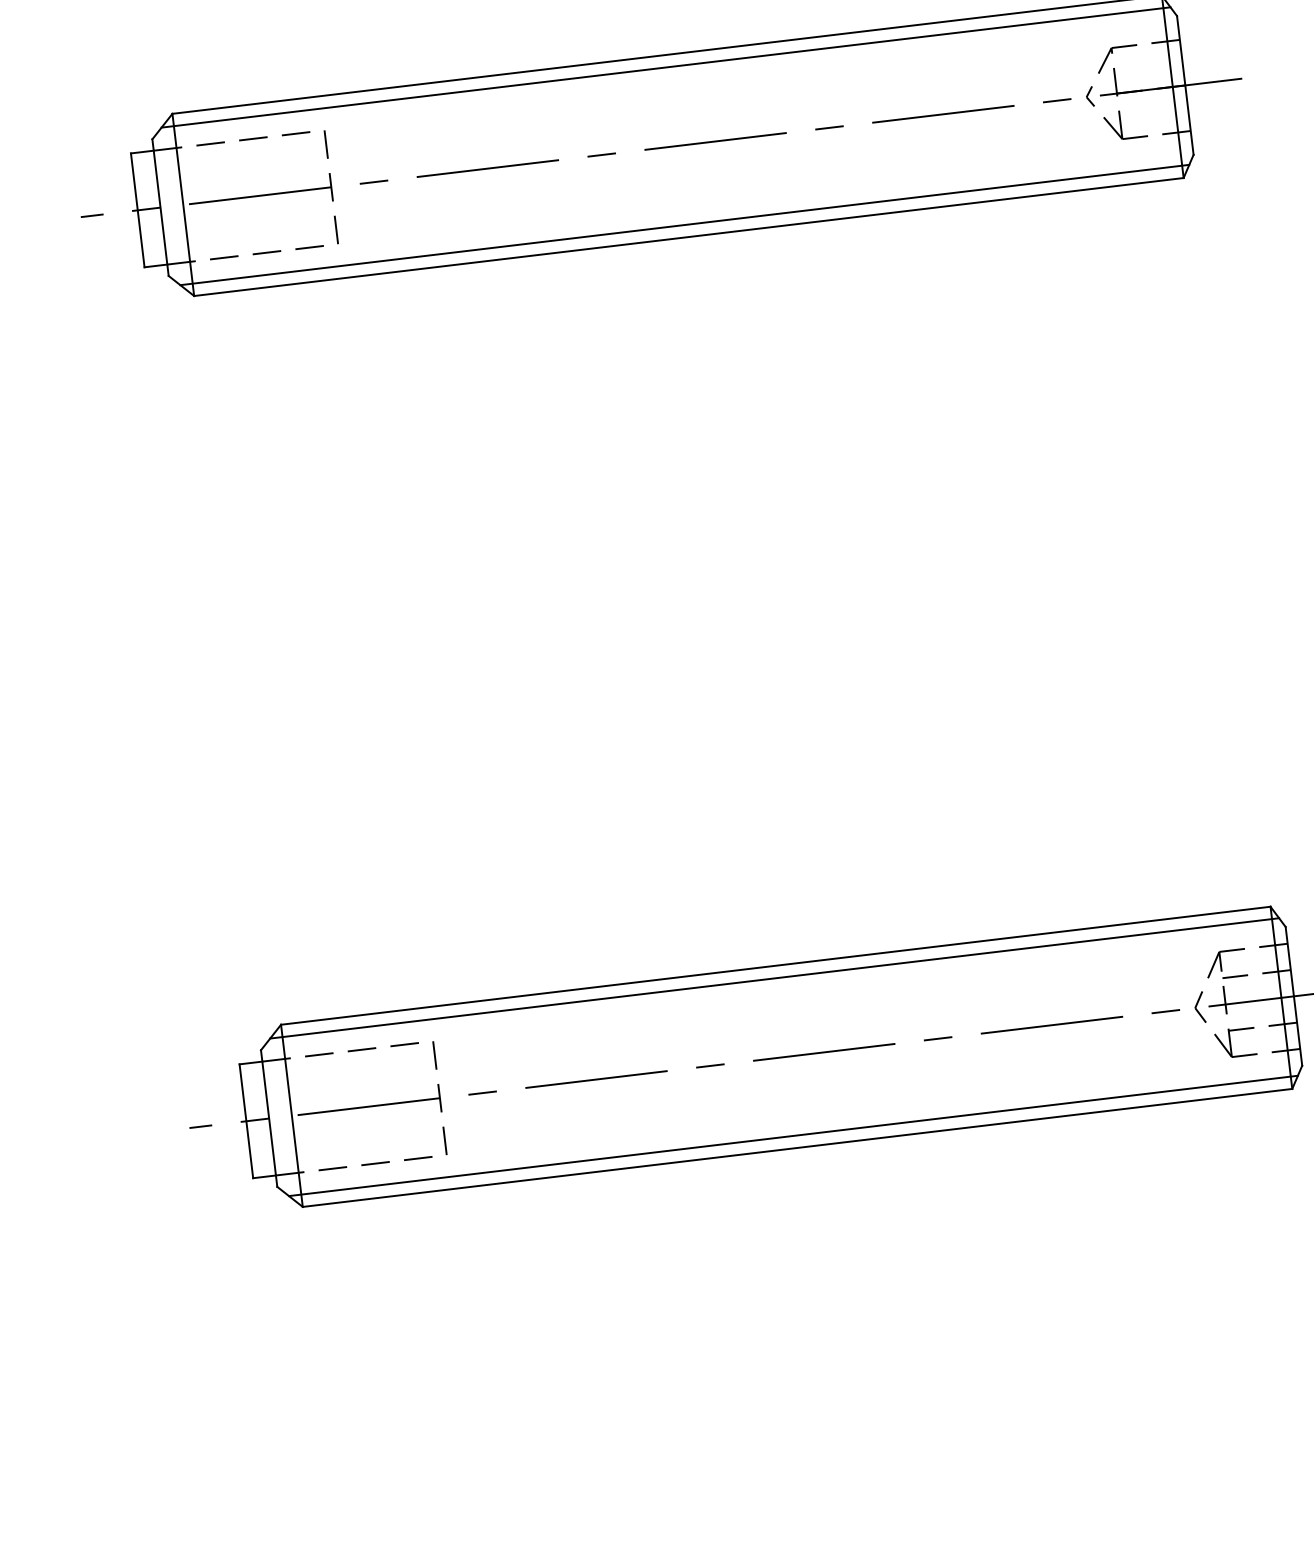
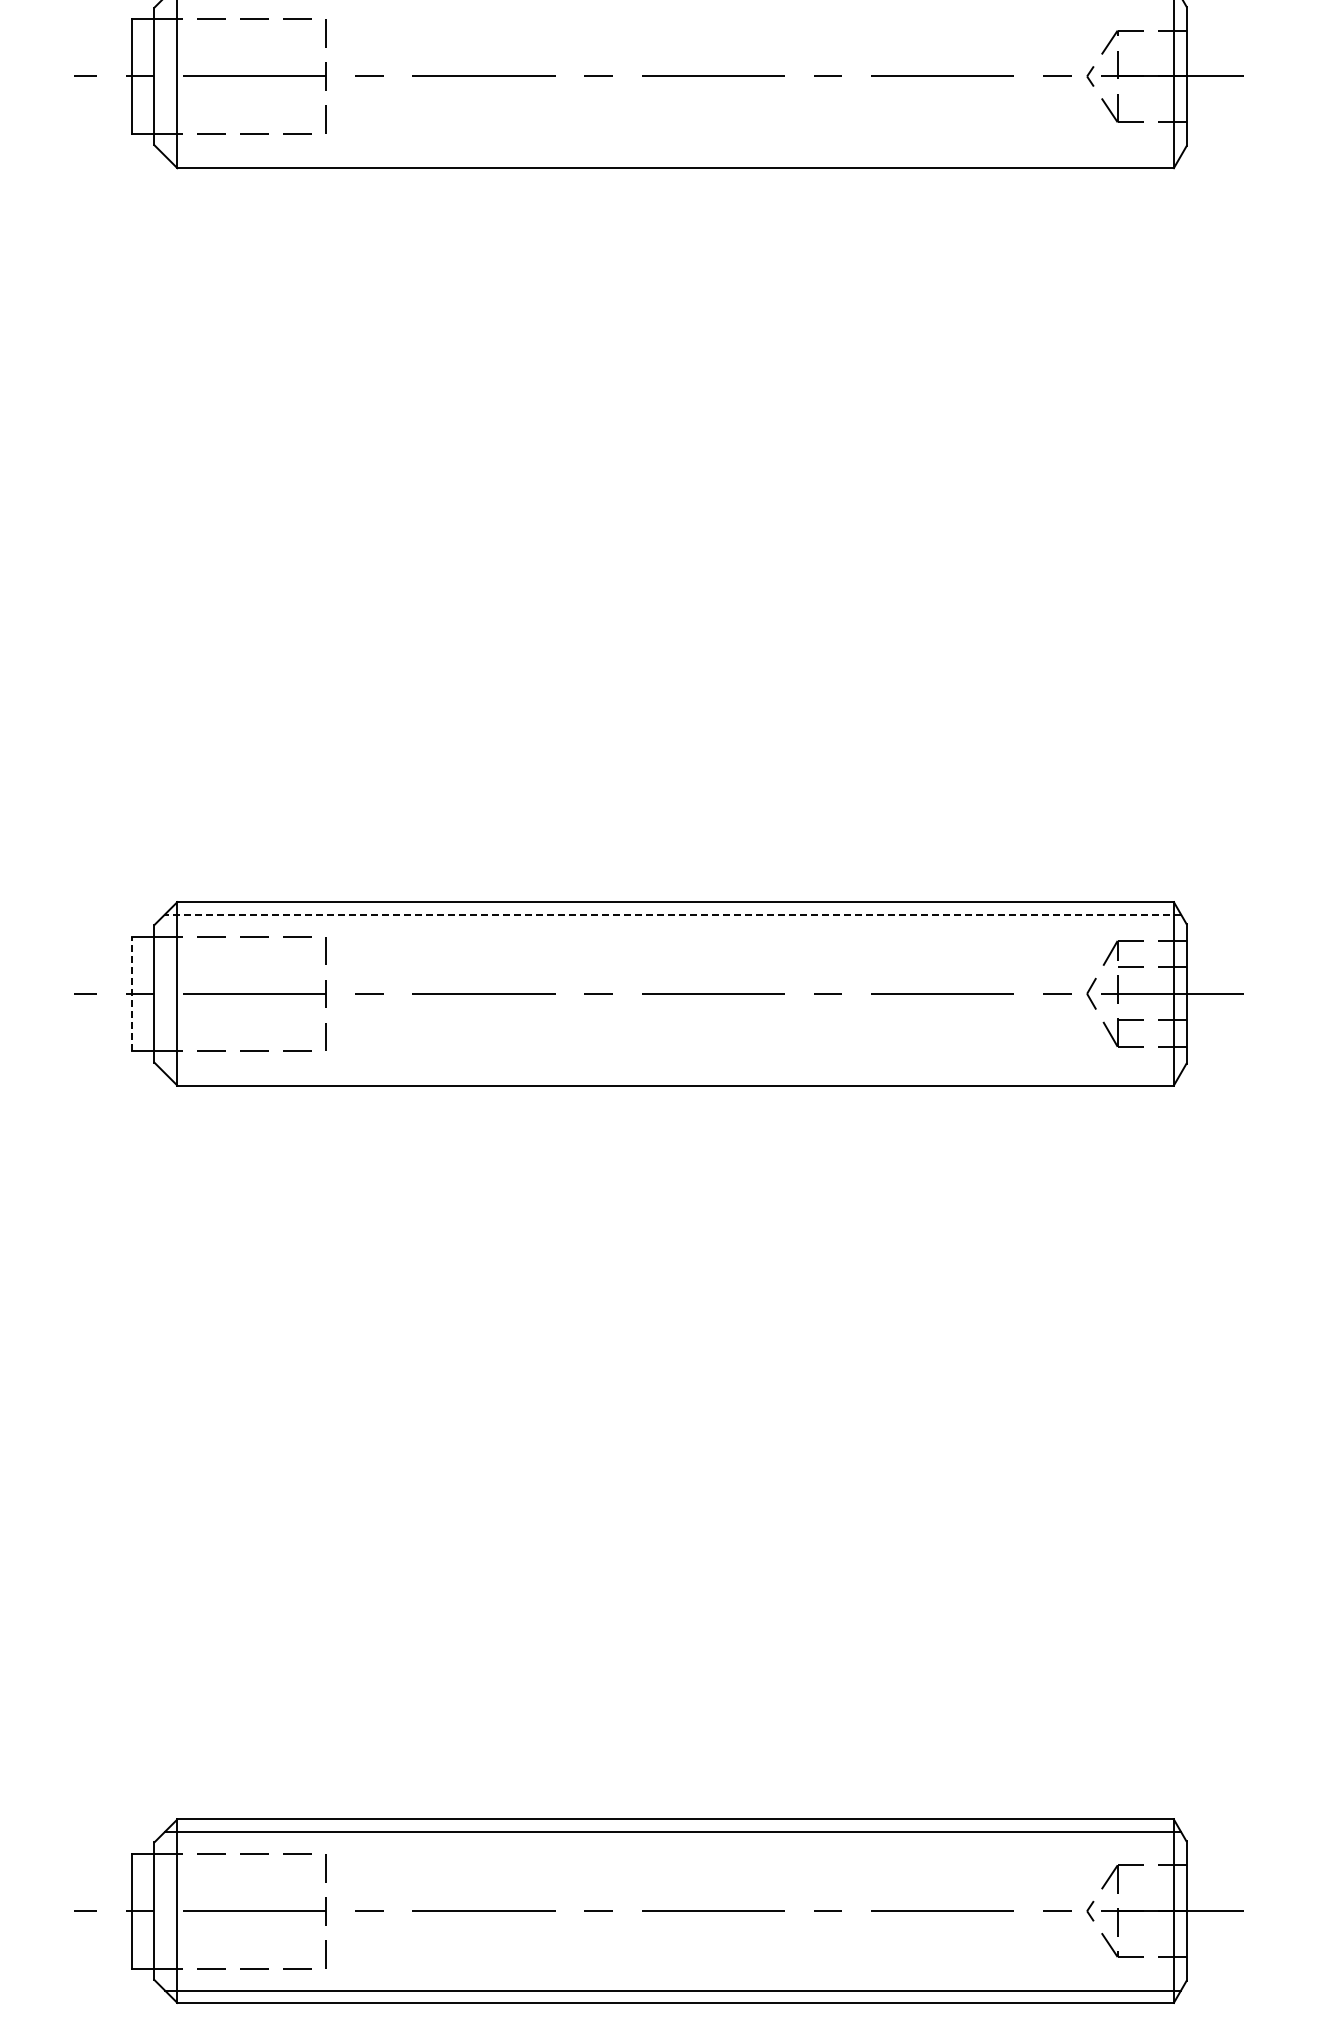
line: (684, 224) -> (672, 155), removed
line: (774, 978) -> (672, 914), solid -> dashed
line: (246, 1120) -> (131, 993), solid -> dashed
line: (792, 1136) -> (672, 1073), removed

